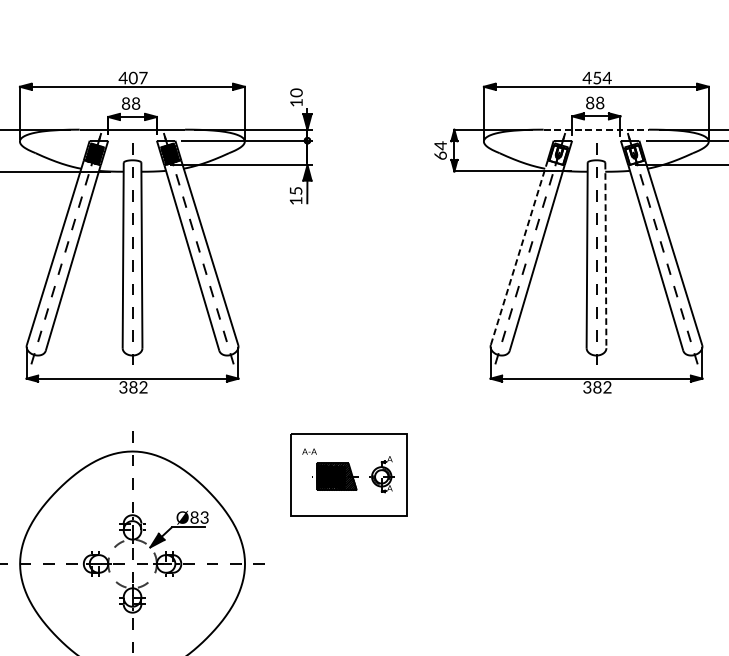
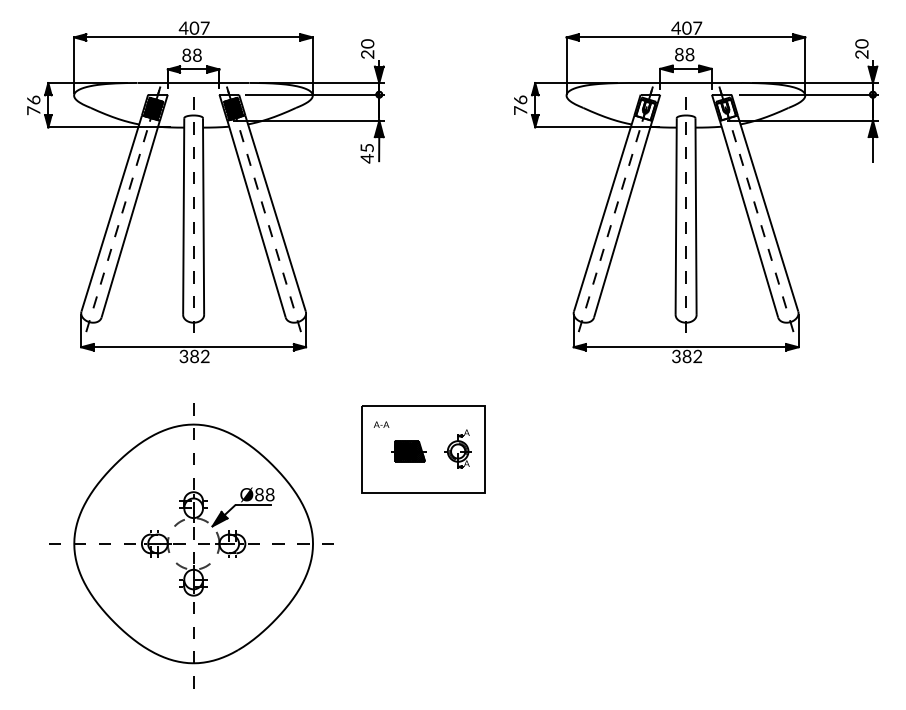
text: (602, 77) -> (692, 27), 454 -> 407
text: (296, 102) -> (367, 54), 10 -> 20
line: (596, 129) -> (686, 82), dashed -> solid
text: (440, 149) -> (520, 104), 64 -> 76
text: (295, 200) -> (366, 158), 15 -> 45
line: (519, 252) -> (604, 213), dashed -> solid
line: (606, 256) -> (696, 217), dashed -> solid
part: (334, 476) -> (408, 451), size x0.71
text: (204, 517) -> (269, 494), Ø83 -> Ø88

